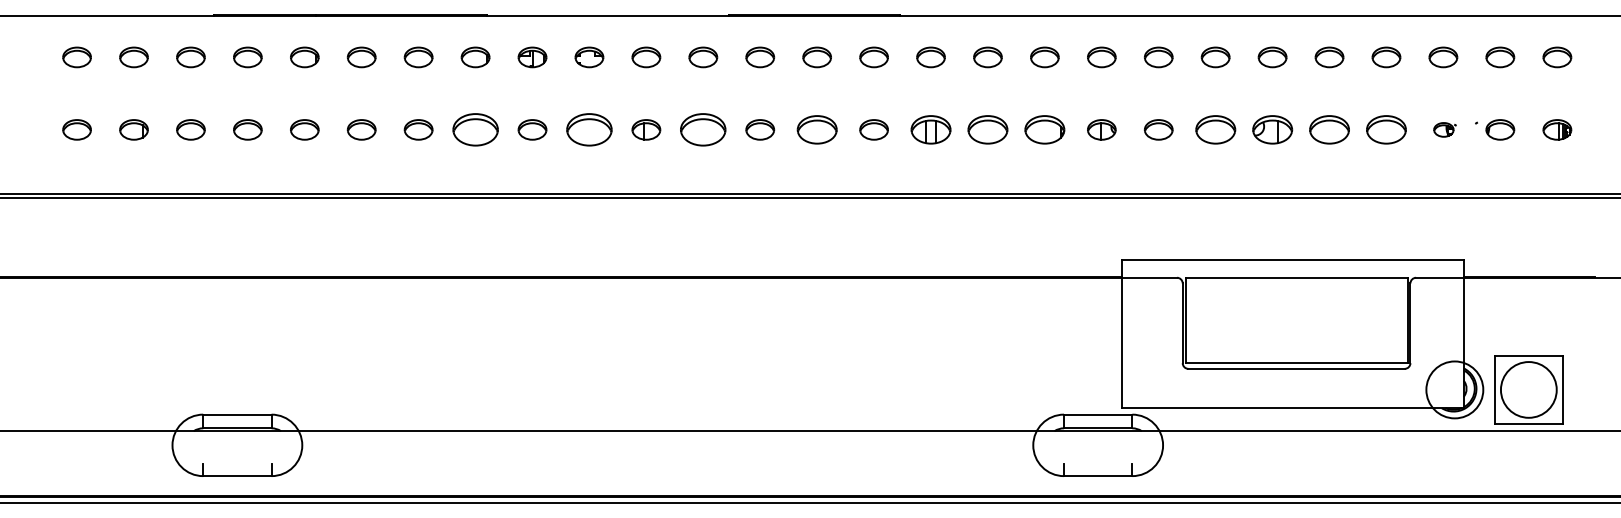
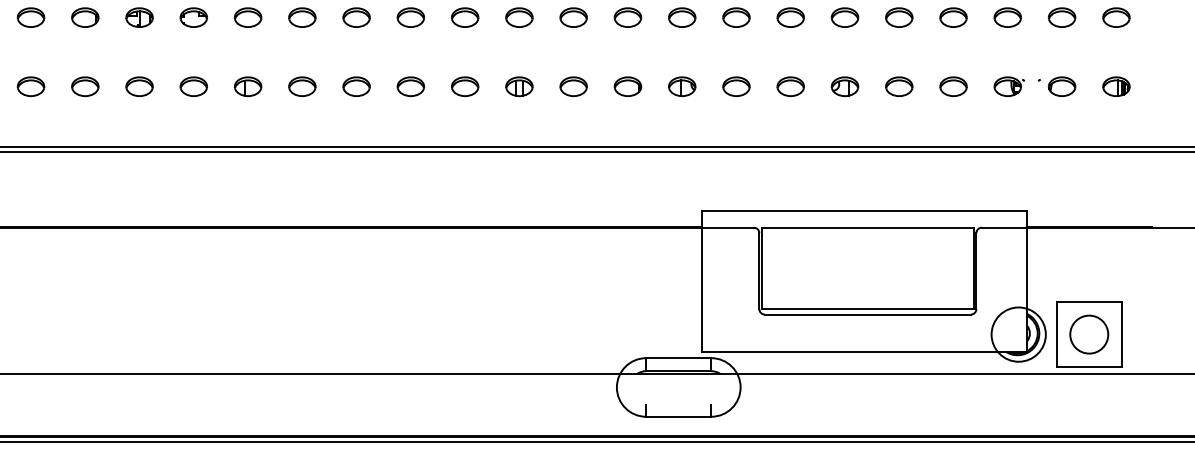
part: (475, 129) -> (85, 86), size x0.62
part: (589, 129) -> (193, 86), size x0.62
part: (703, 129) -> (302, 86), size x0.62
part: (816, 129) -> (410, 86), size x0.71
part: (930, 129) -> (518, 86), size x0.71
part: (987, 129) -> (573, 86), size x0.71
part: (1044, 129) -> (627, 86), size x0.71
part: (1215, 129) -> (790, 86), size x0.71
part: (1272, 129) -> (844, 86), size x0.71
part: (1329, 129) -> (899, 86), size x0.71
part: (1386, 129) -> (953, 86), size x0.71
part: (1444, 129) -> (1008, 86), size x1.43
circle: (1528, 389) -> (1088, 334), size x0.71

